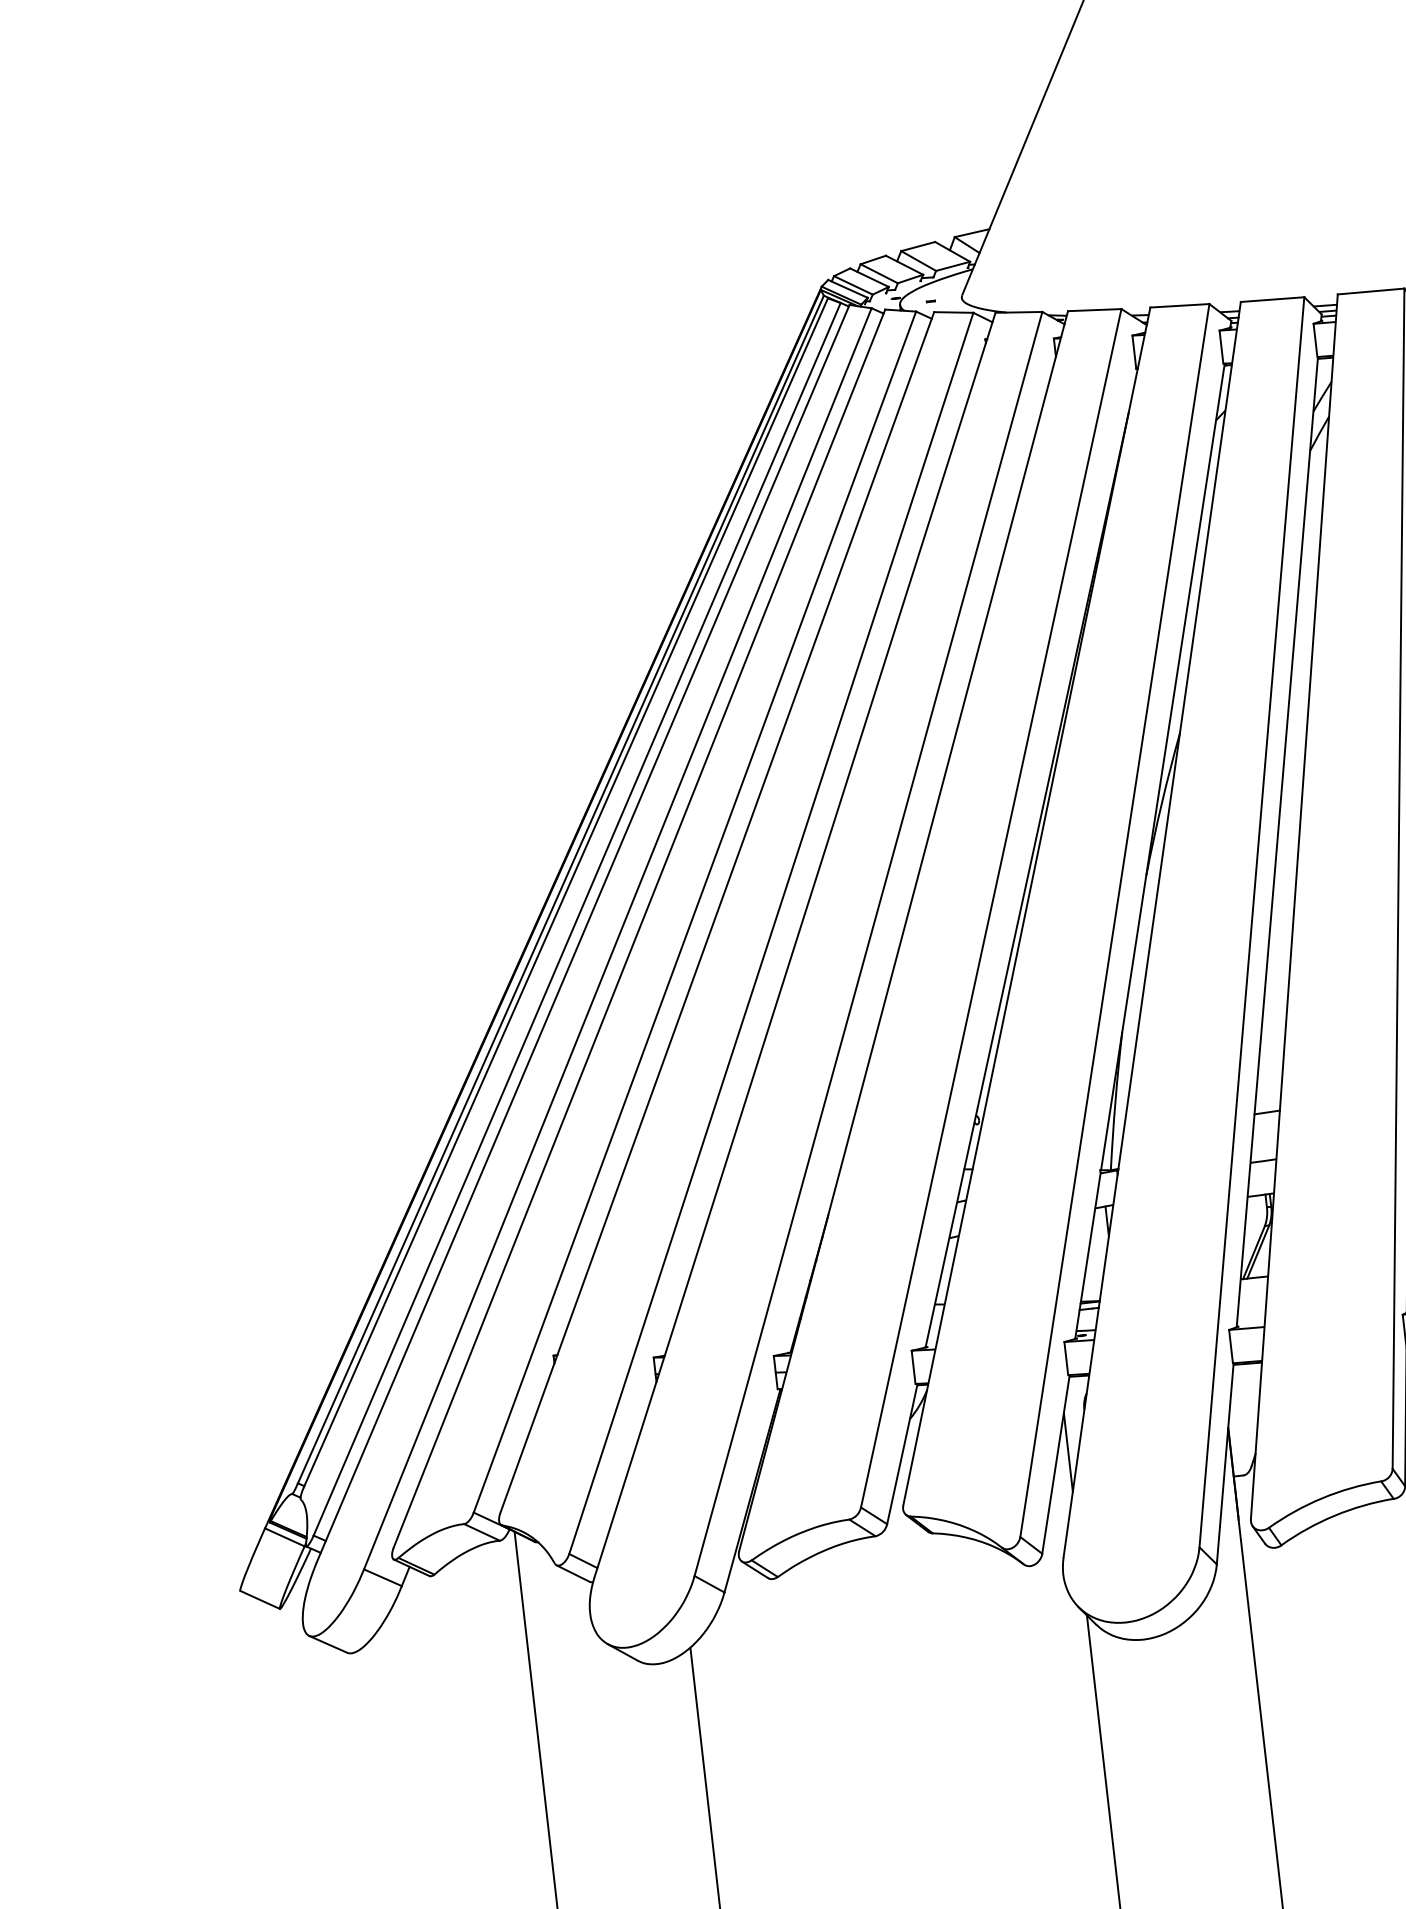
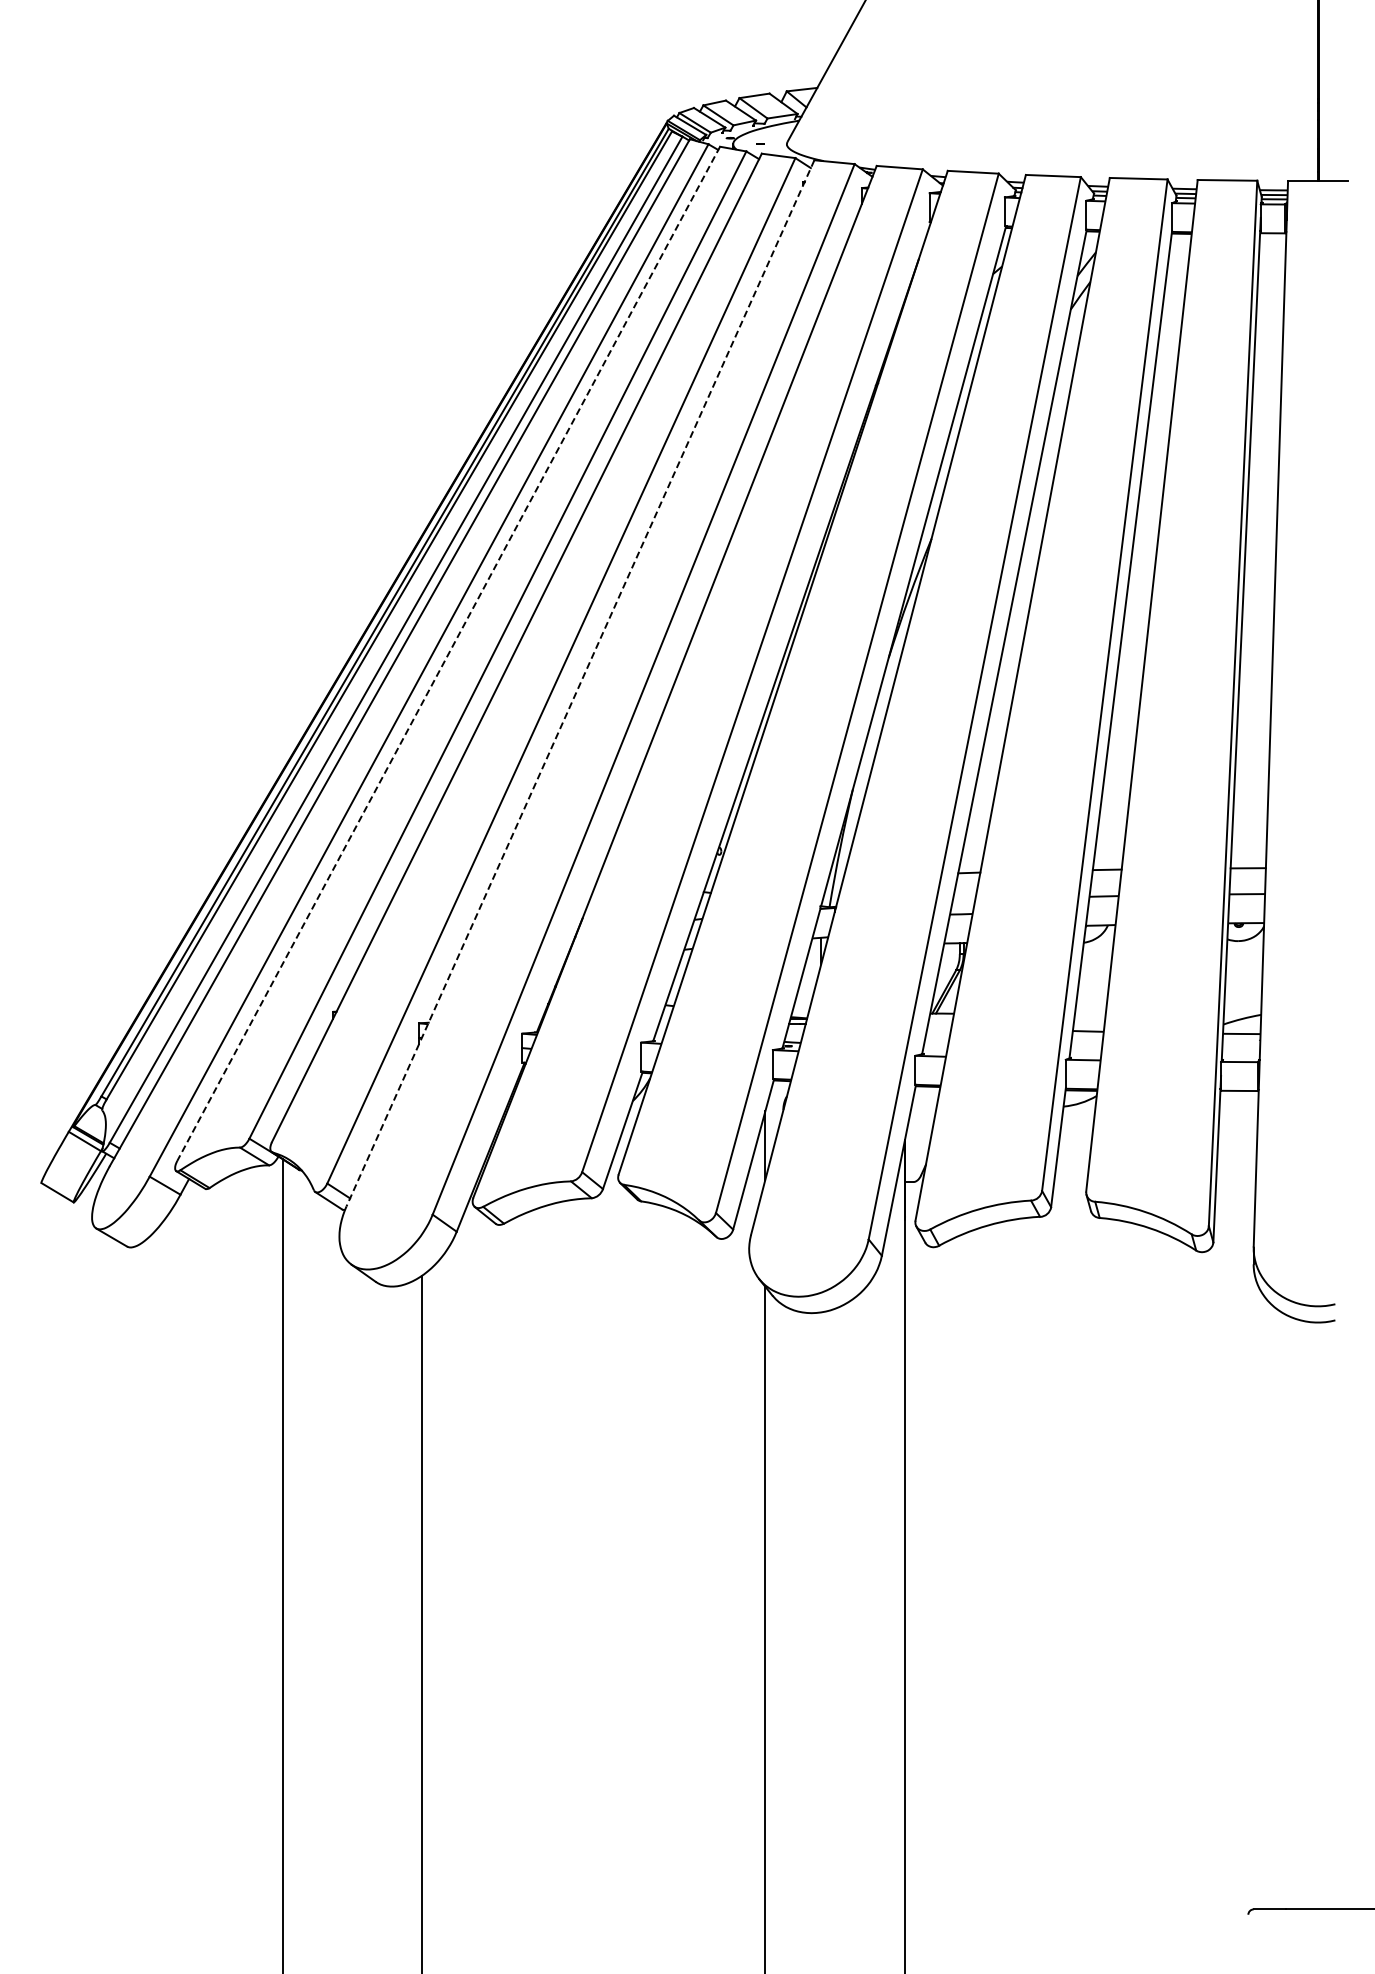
line: (639, 929) -> (448, 654), solid -> dashed
line: (795, 945) -> (580, 683), solid -> dashed

